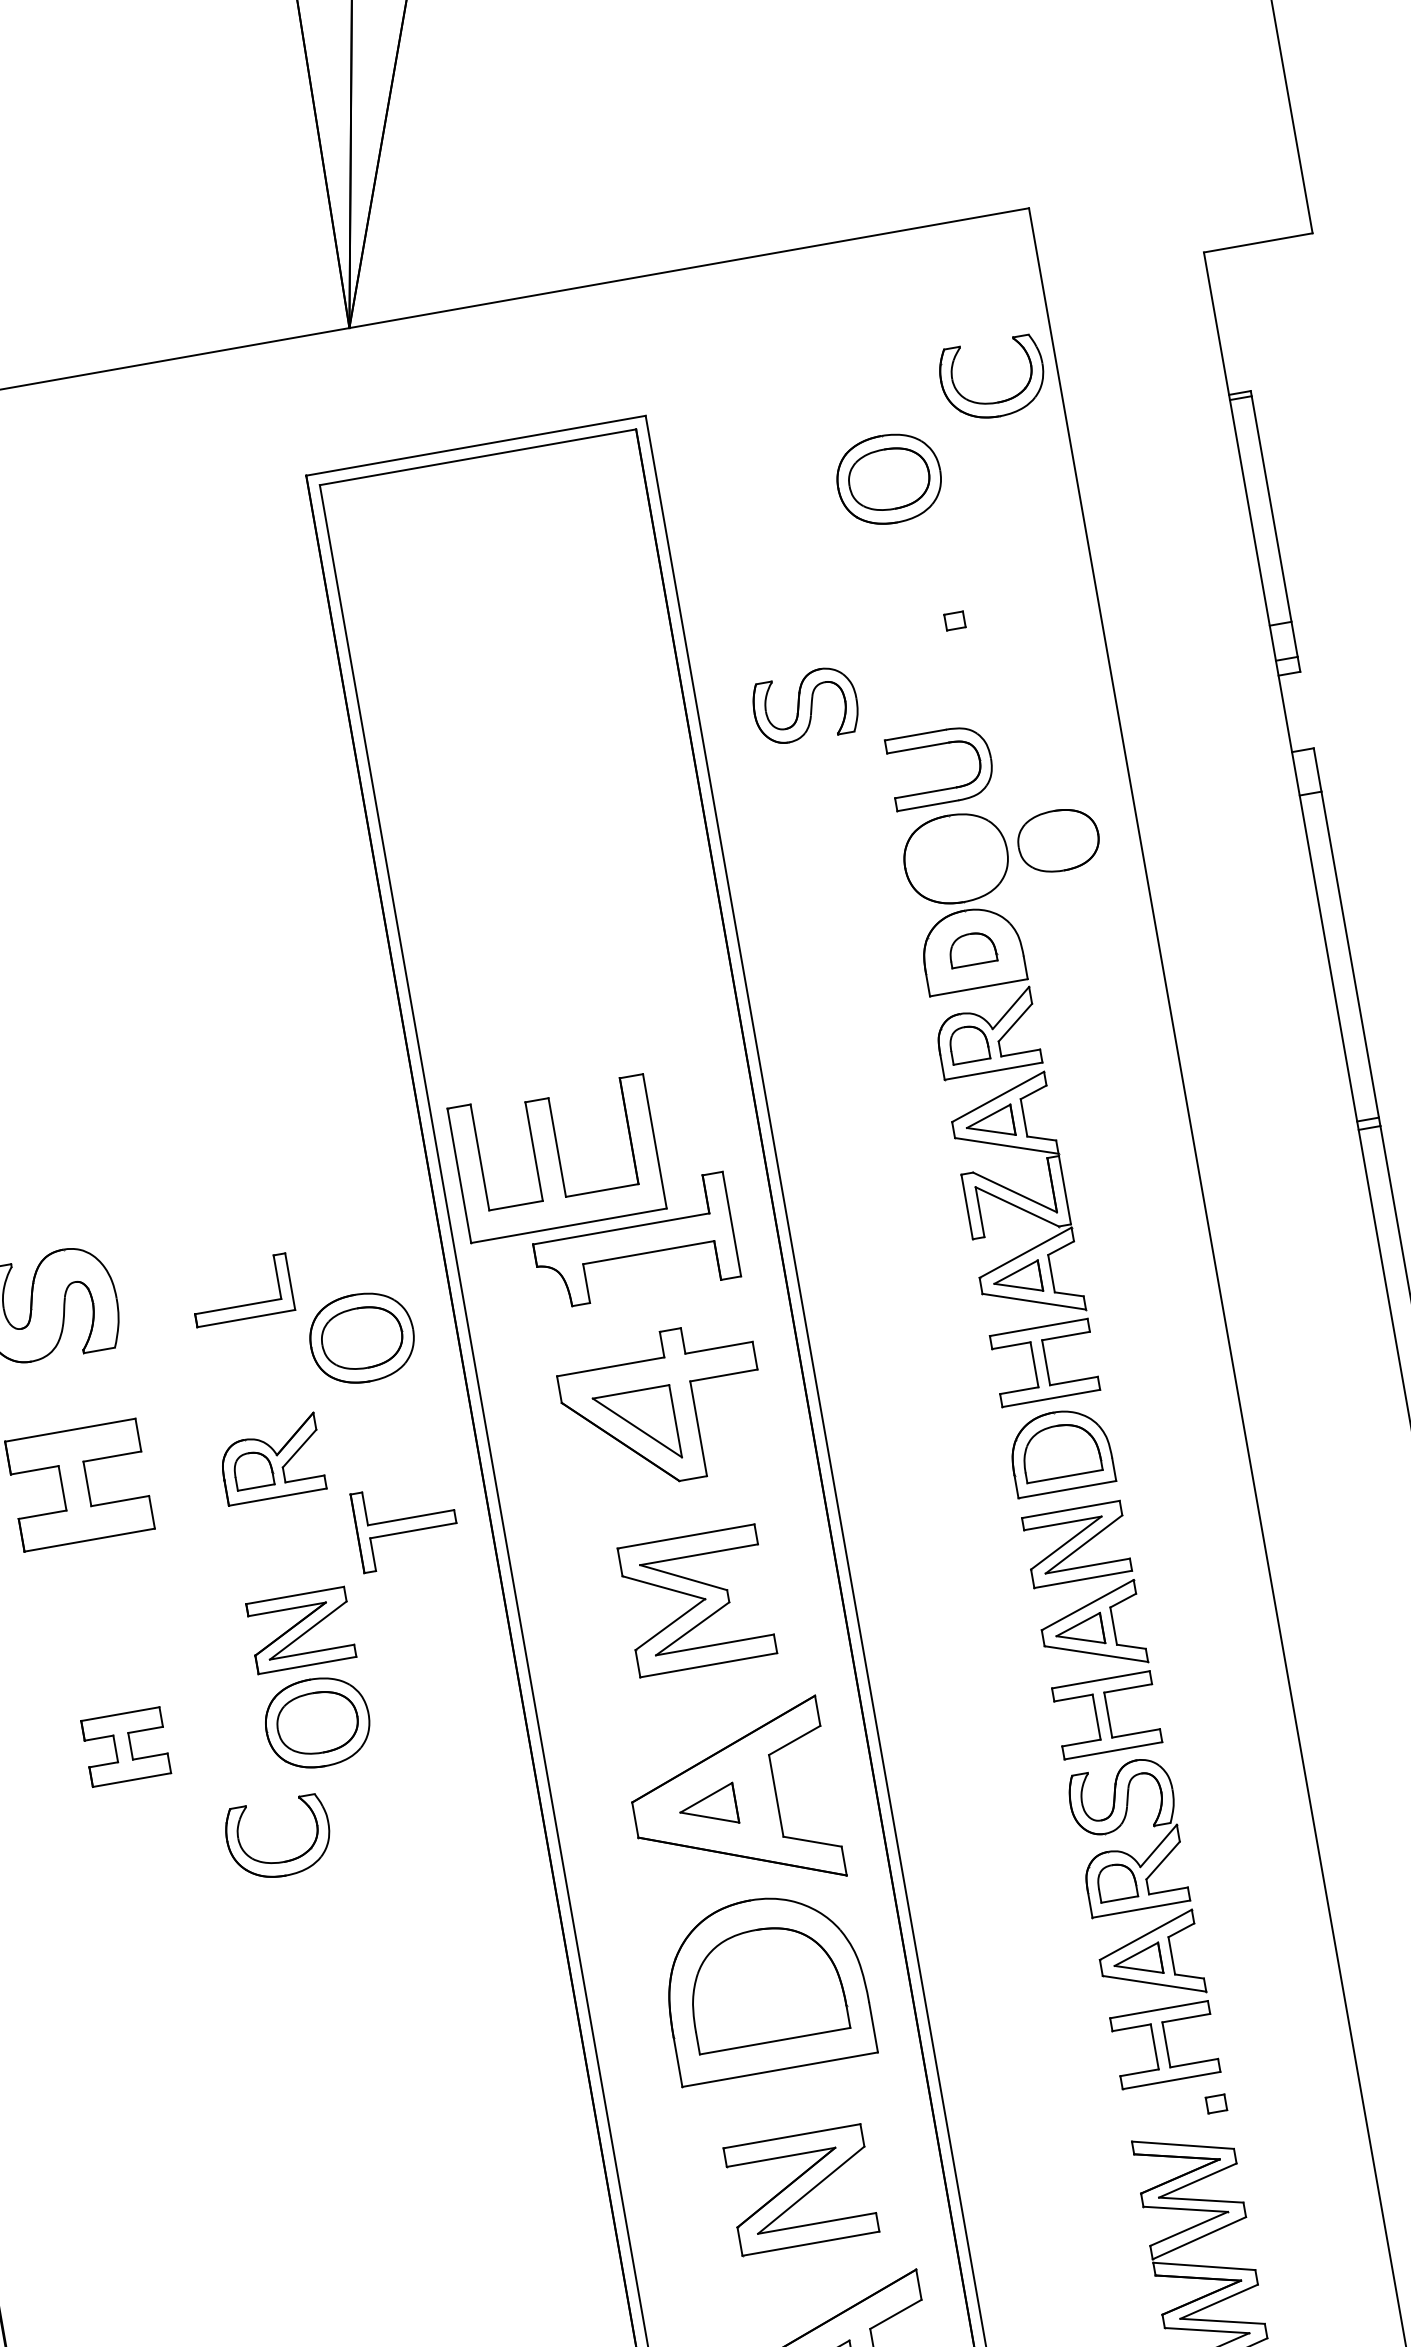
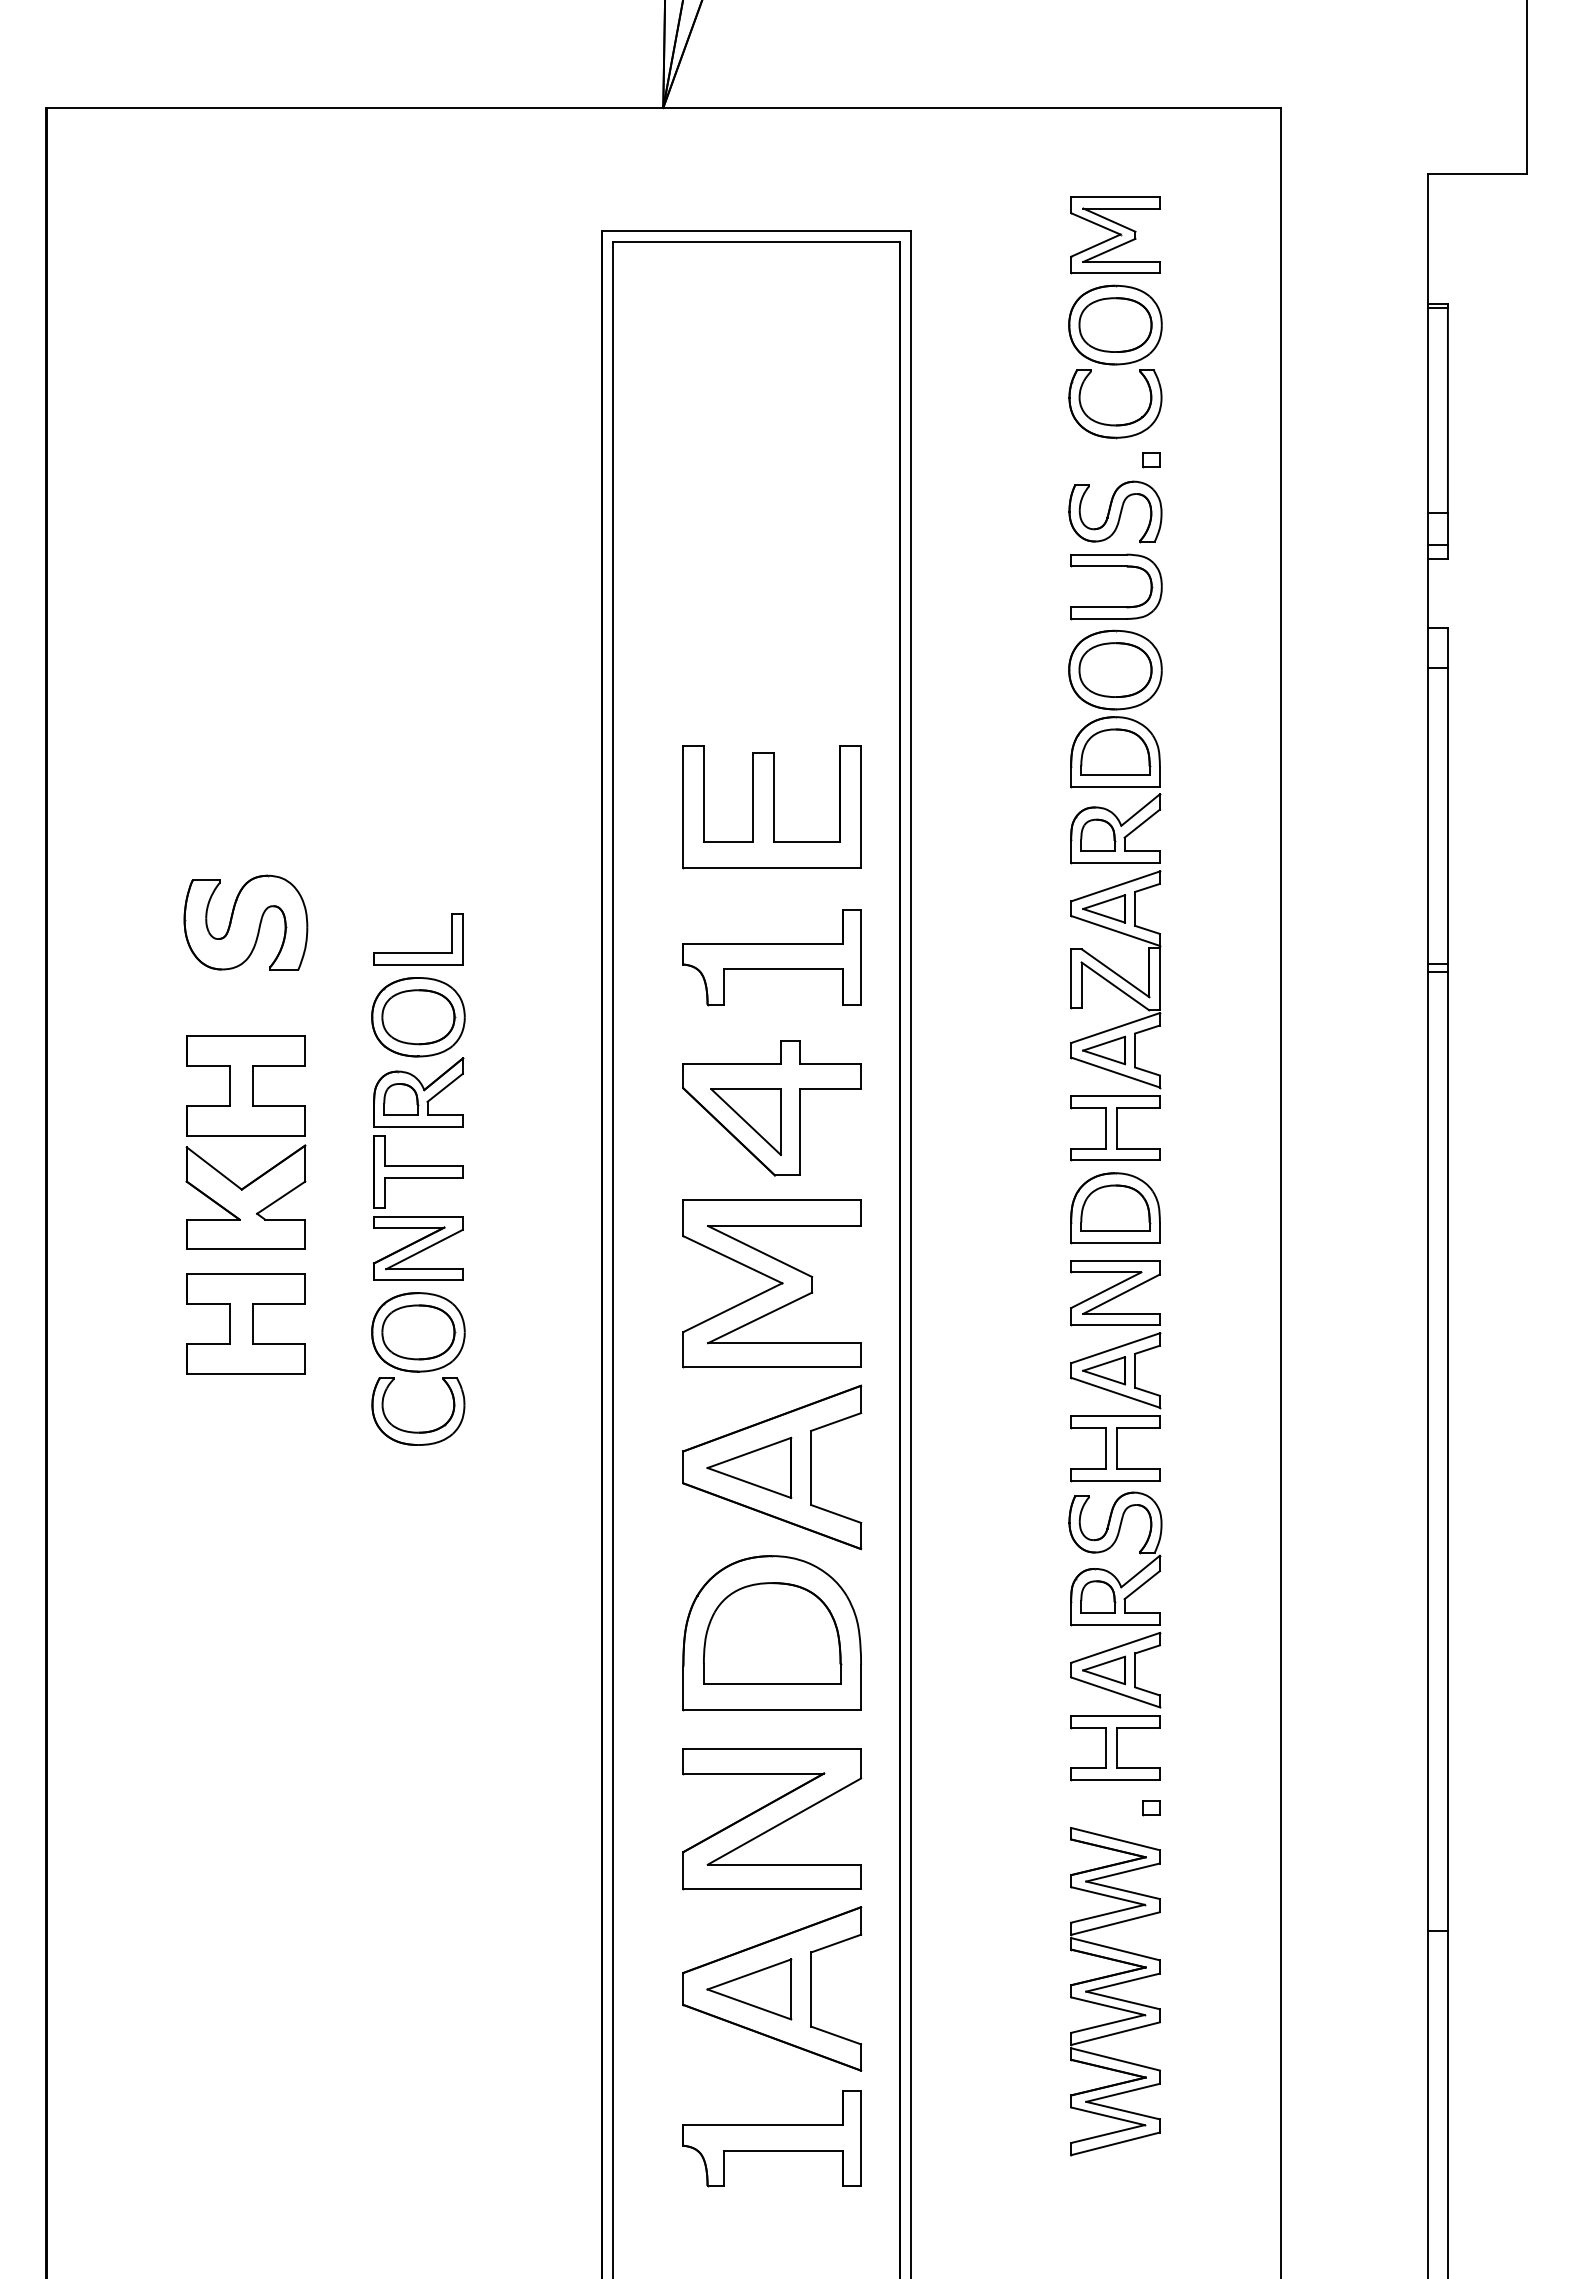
part: (871, 380) -> (1115, 235), added
part: (996, 401) -> (1115, 424), moved
part: (805, 705) -> (1115, 511), moved
part: (1058, 840) -> (1115, 669), moved
part: (971, 948) -> (1115, 751), size x1.67
part: (556, 1159) -> (771, 807), moved
part: (362, 1338) -> (418, 1017), moved
part: (406, 1524) -> (418, 1171), moved
part: (696, 1600) -> (771, 1283), size x1.43
part: (100, 1606) -> (245, 1196), added
part: (125, 1746) -> (245, 1323), size x1.67
part: (708, 1807) -> (749, 1467), size x1.67
part: (282, 1860) -> (418, 1431), moved
part: (801, 2190) -> (772, 1819), size x1.43

